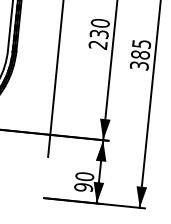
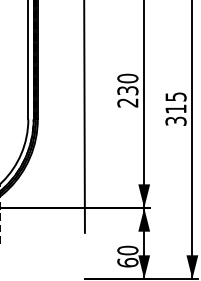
text: (140, 54) -> (175, 108), 385 -> 315
text: (83, 187) -> (127, 262), 90 -> 60

